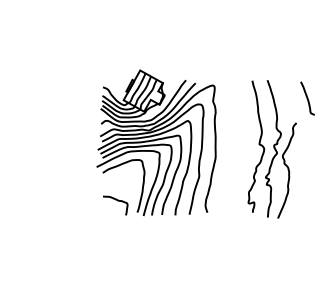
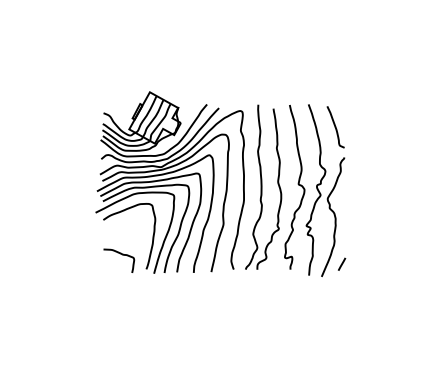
curve: (307, 98) -> (335, 127), moved
part: (231, 146) -> (263, 186), added
line: (294, 207) -> (342, 263), added

